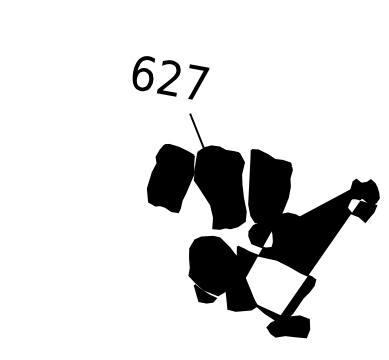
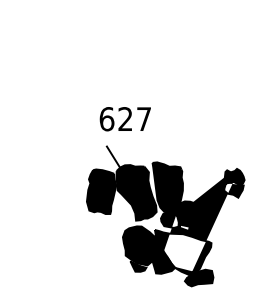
text: (168, 78) -> (124, 119), moved

